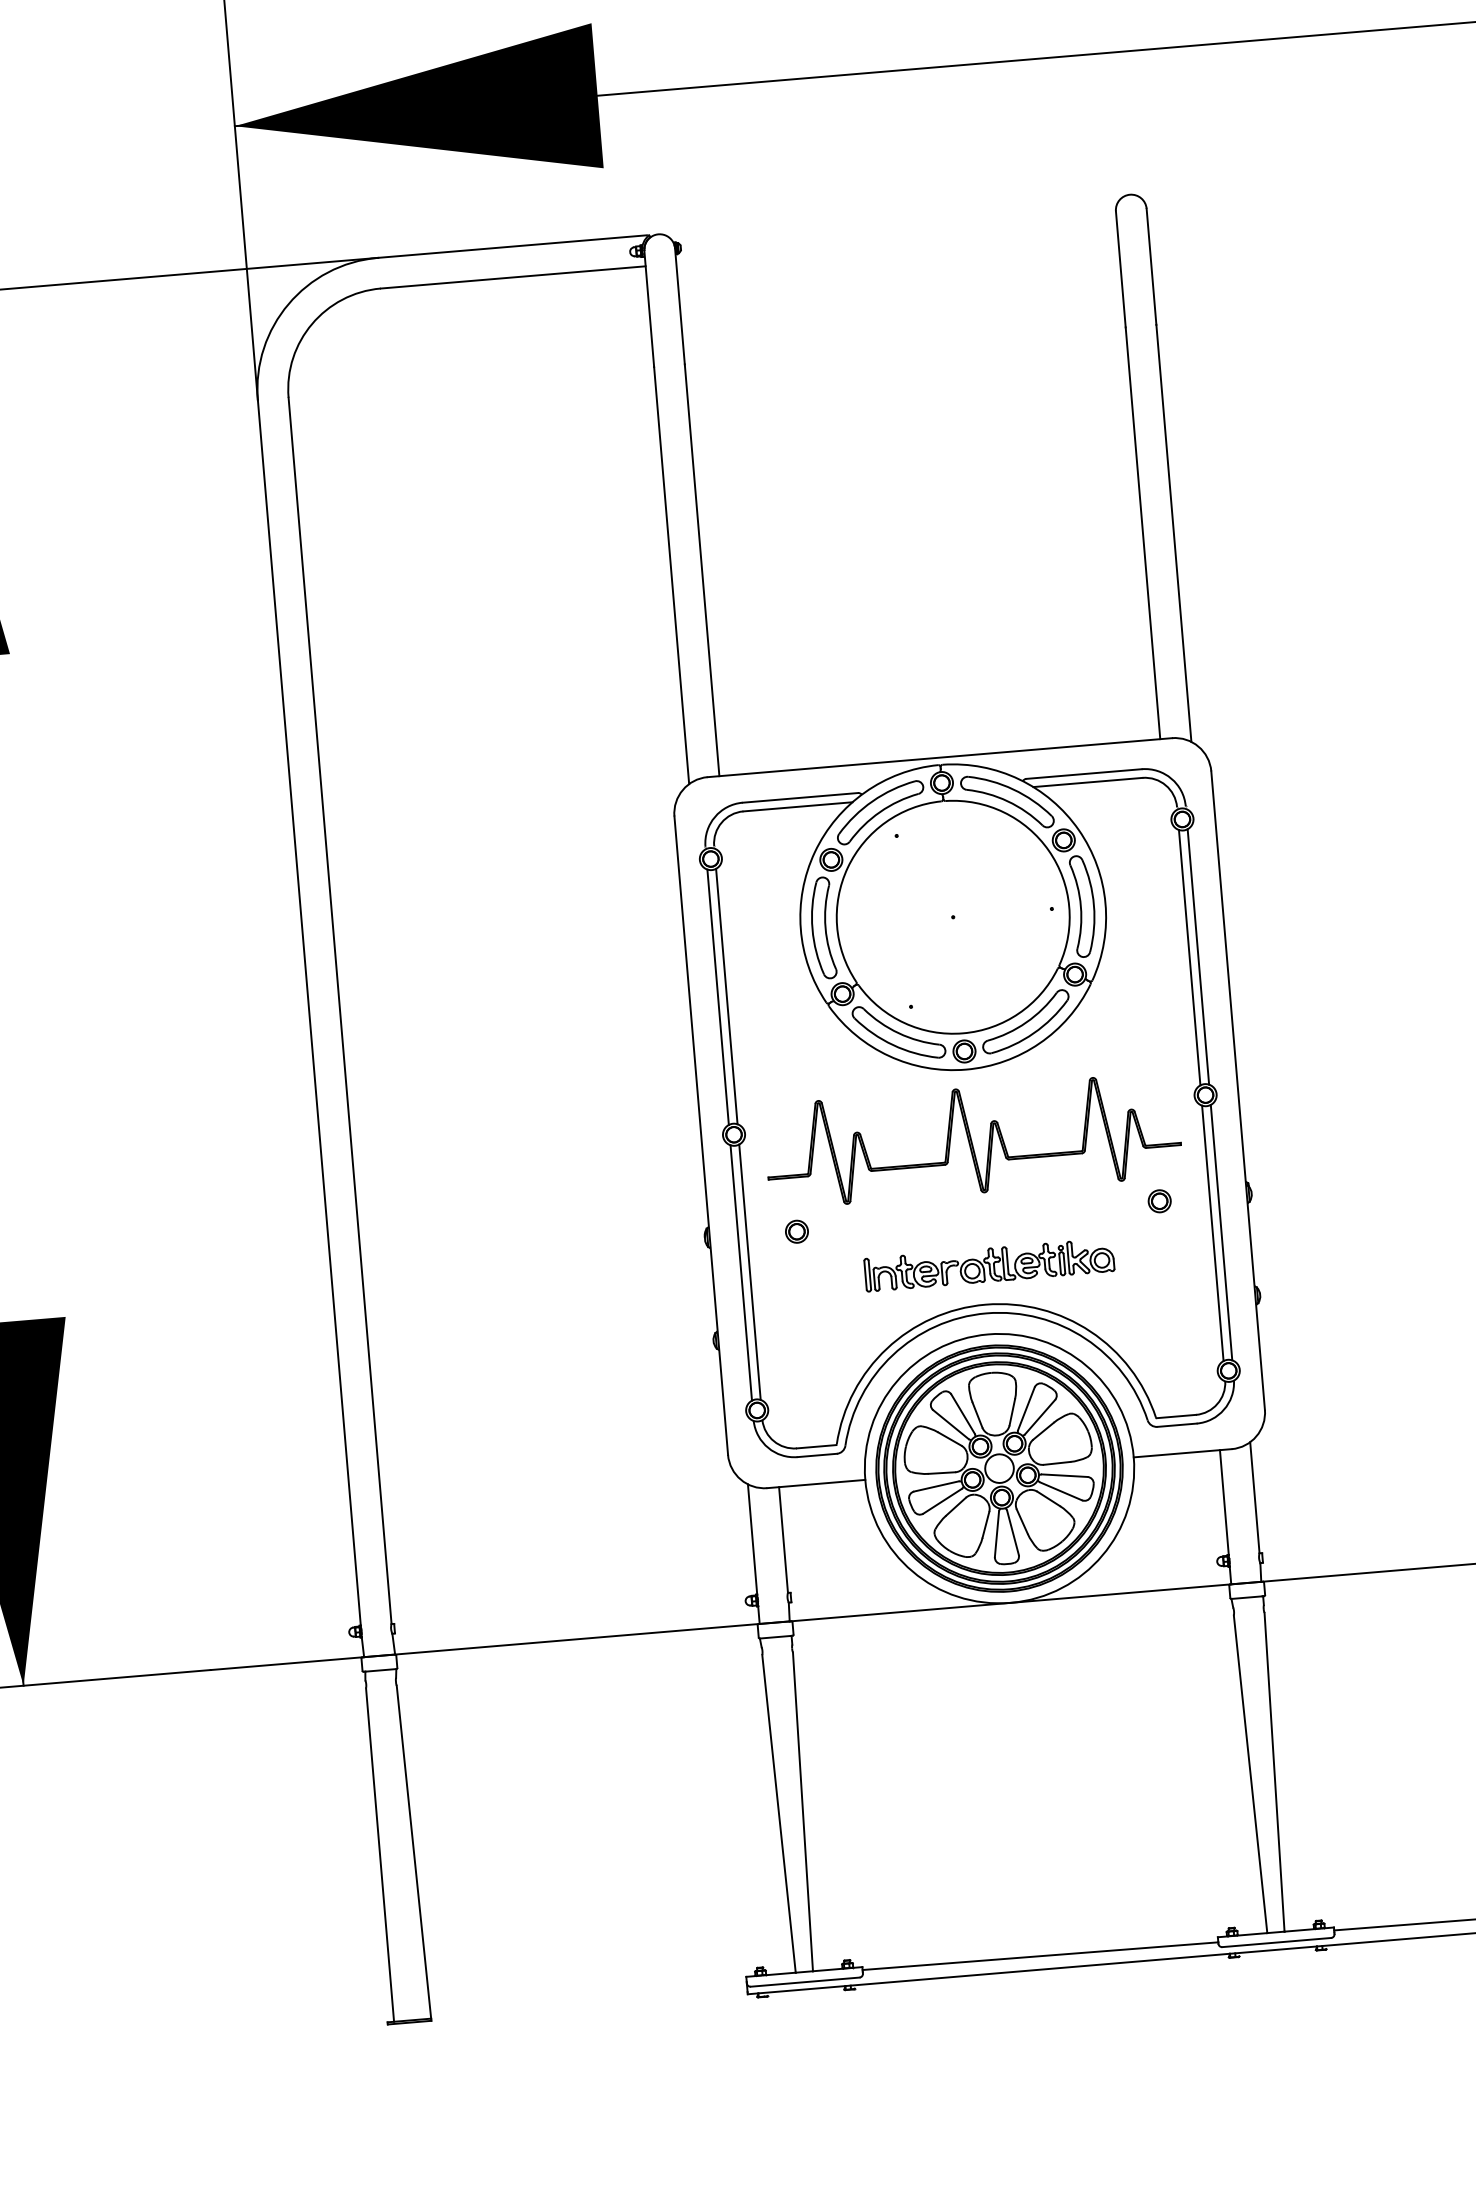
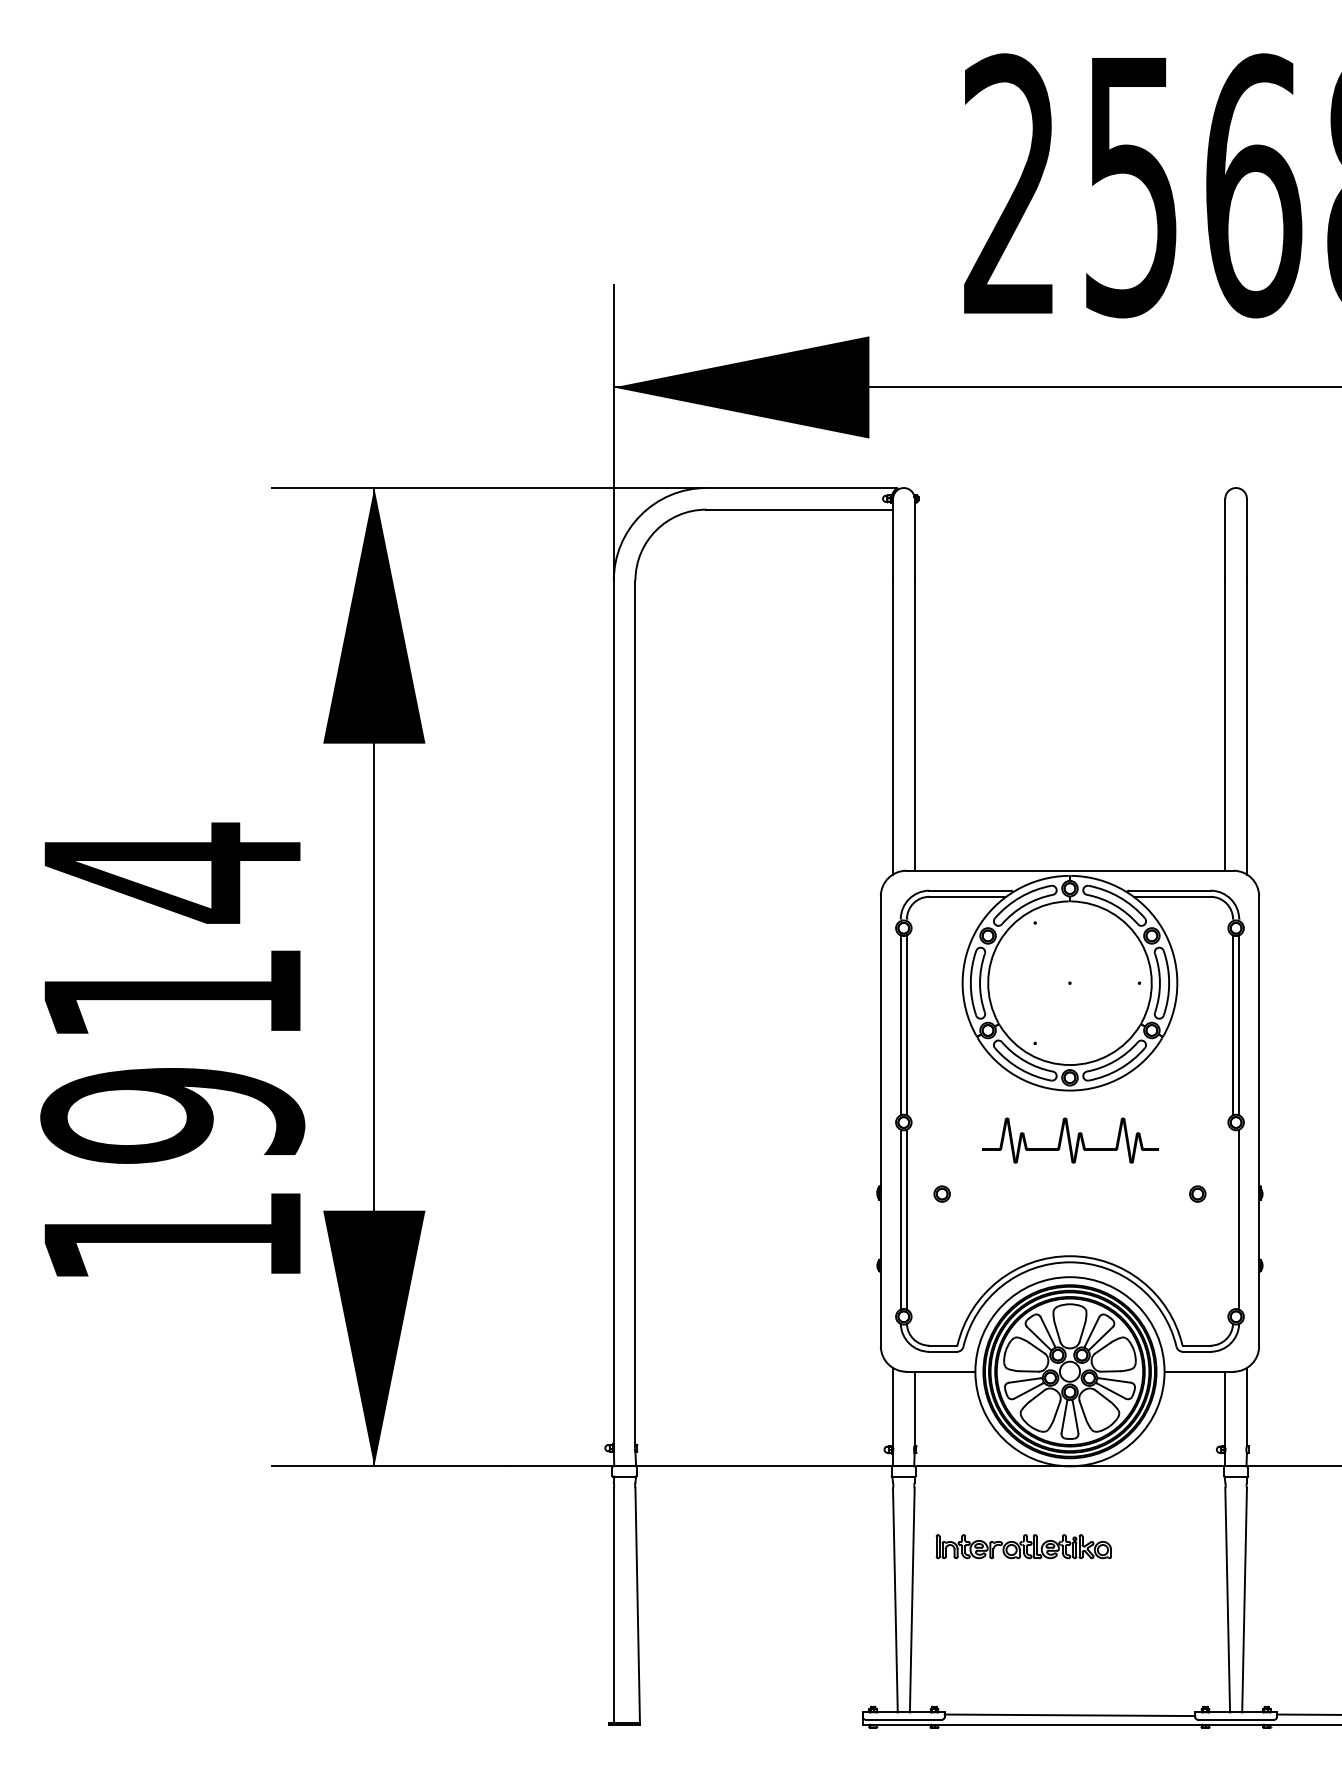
part: (972, 1140) -> (1070, 1140), size x0.6
line: (1213, 1233) -> (1233, 1219), removed
part: (988, 1264) -> (1023, 1546), moved

